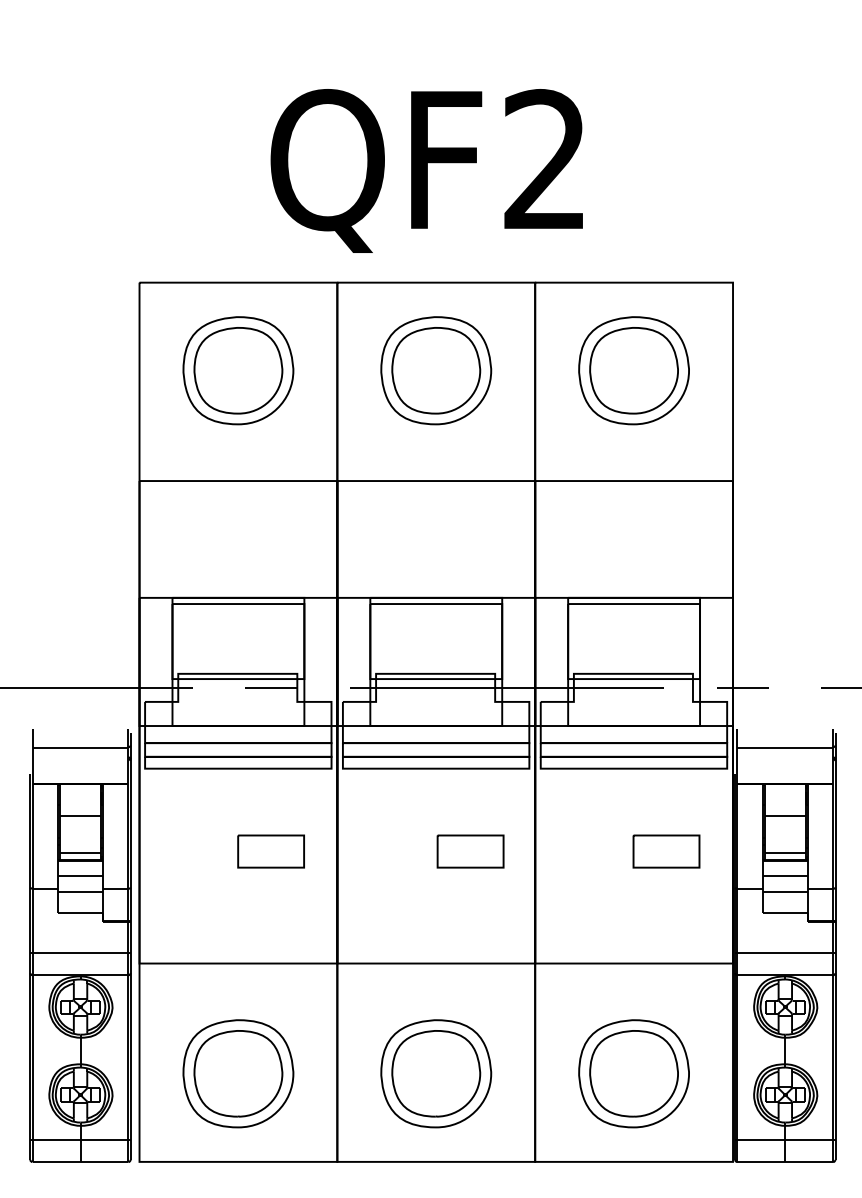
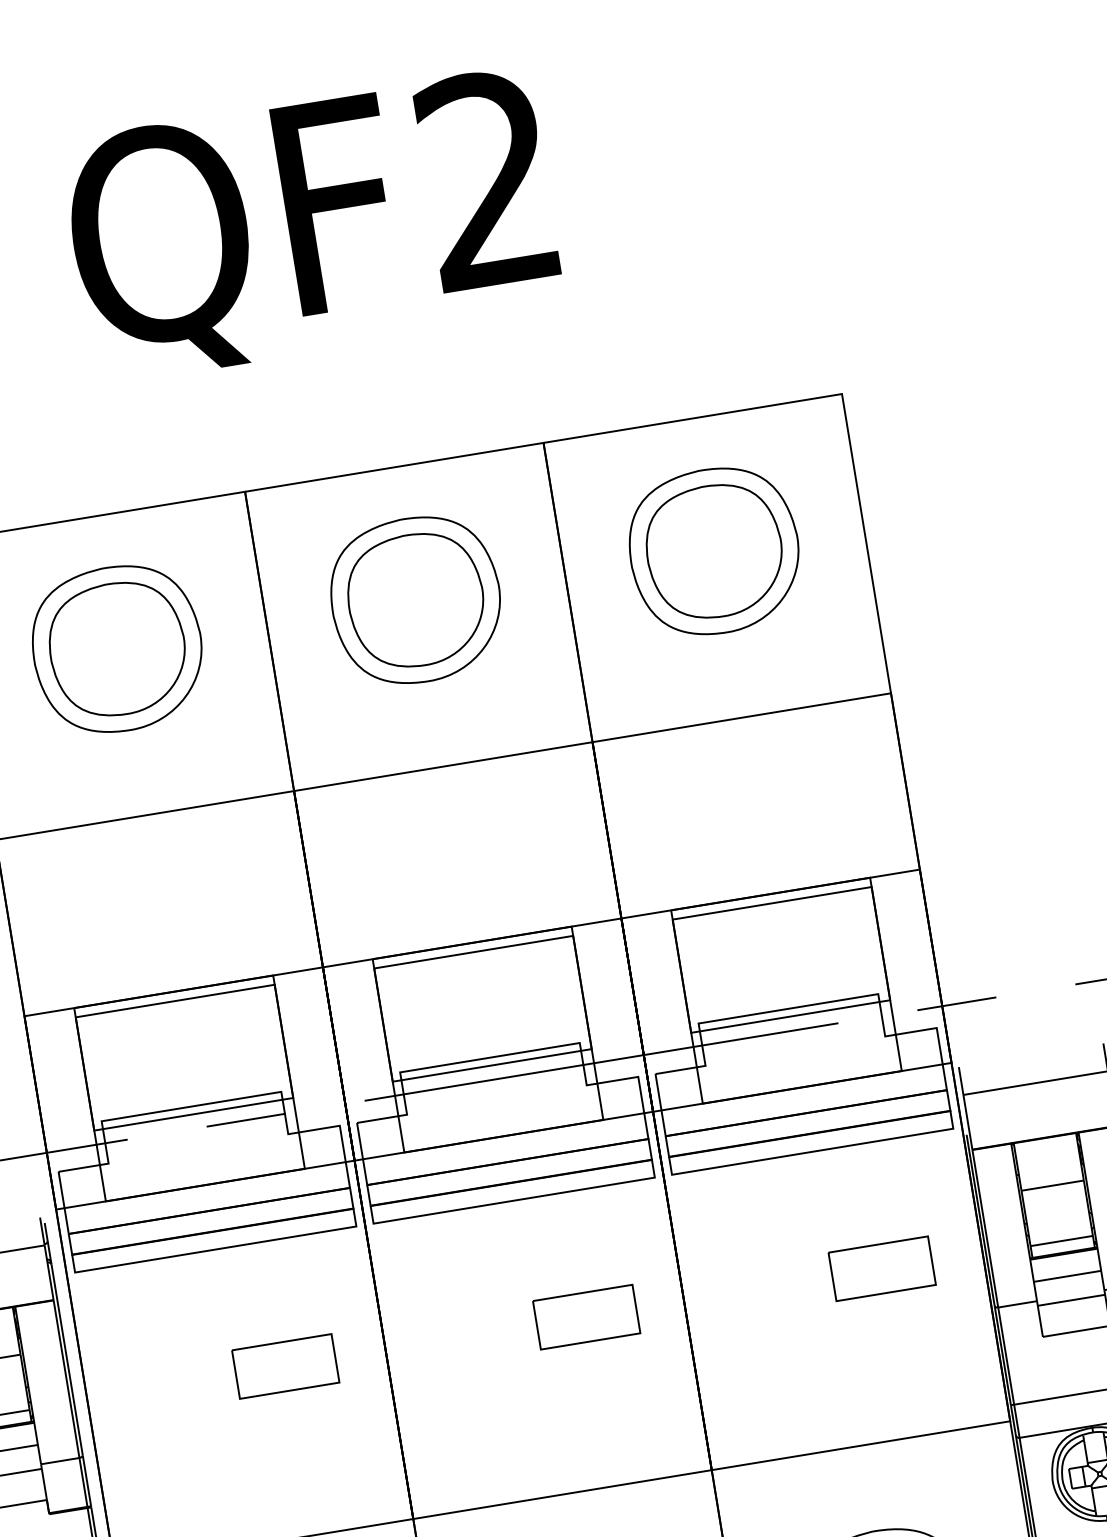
text: (426, 170) -> (311, 225), moved

